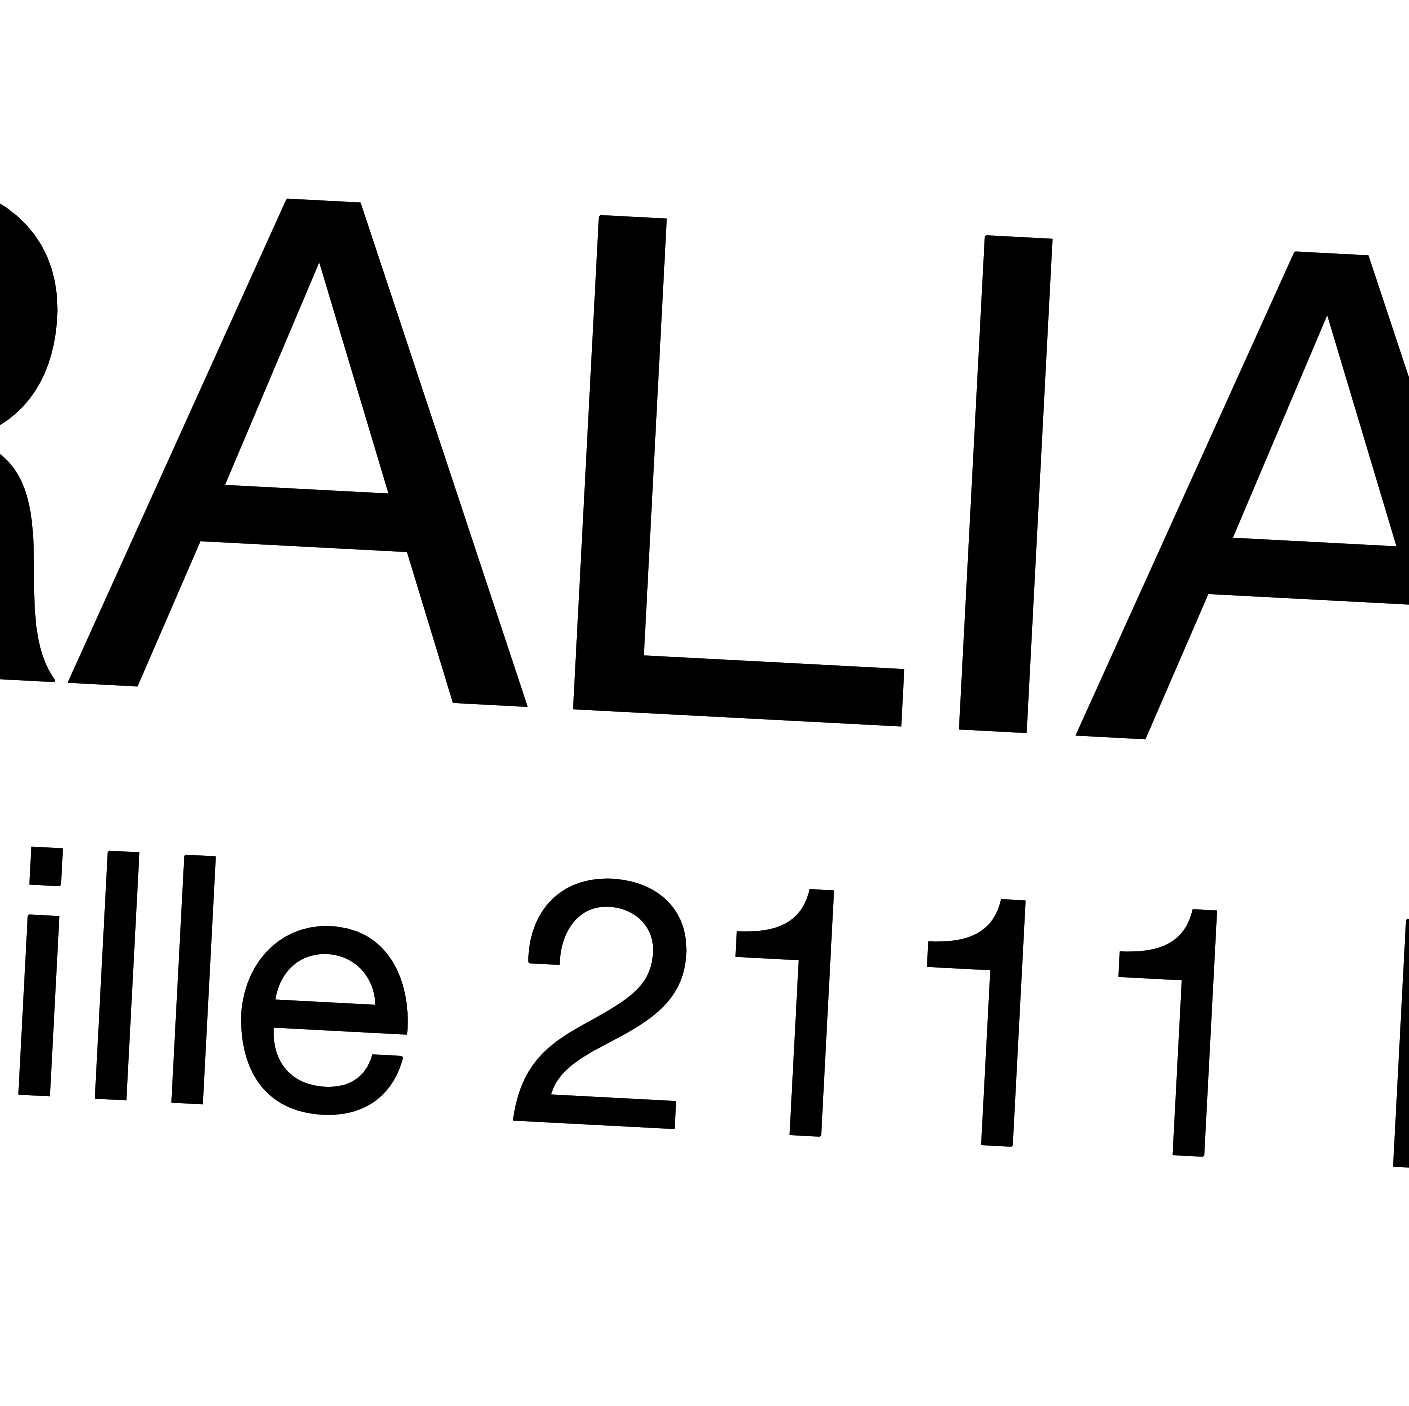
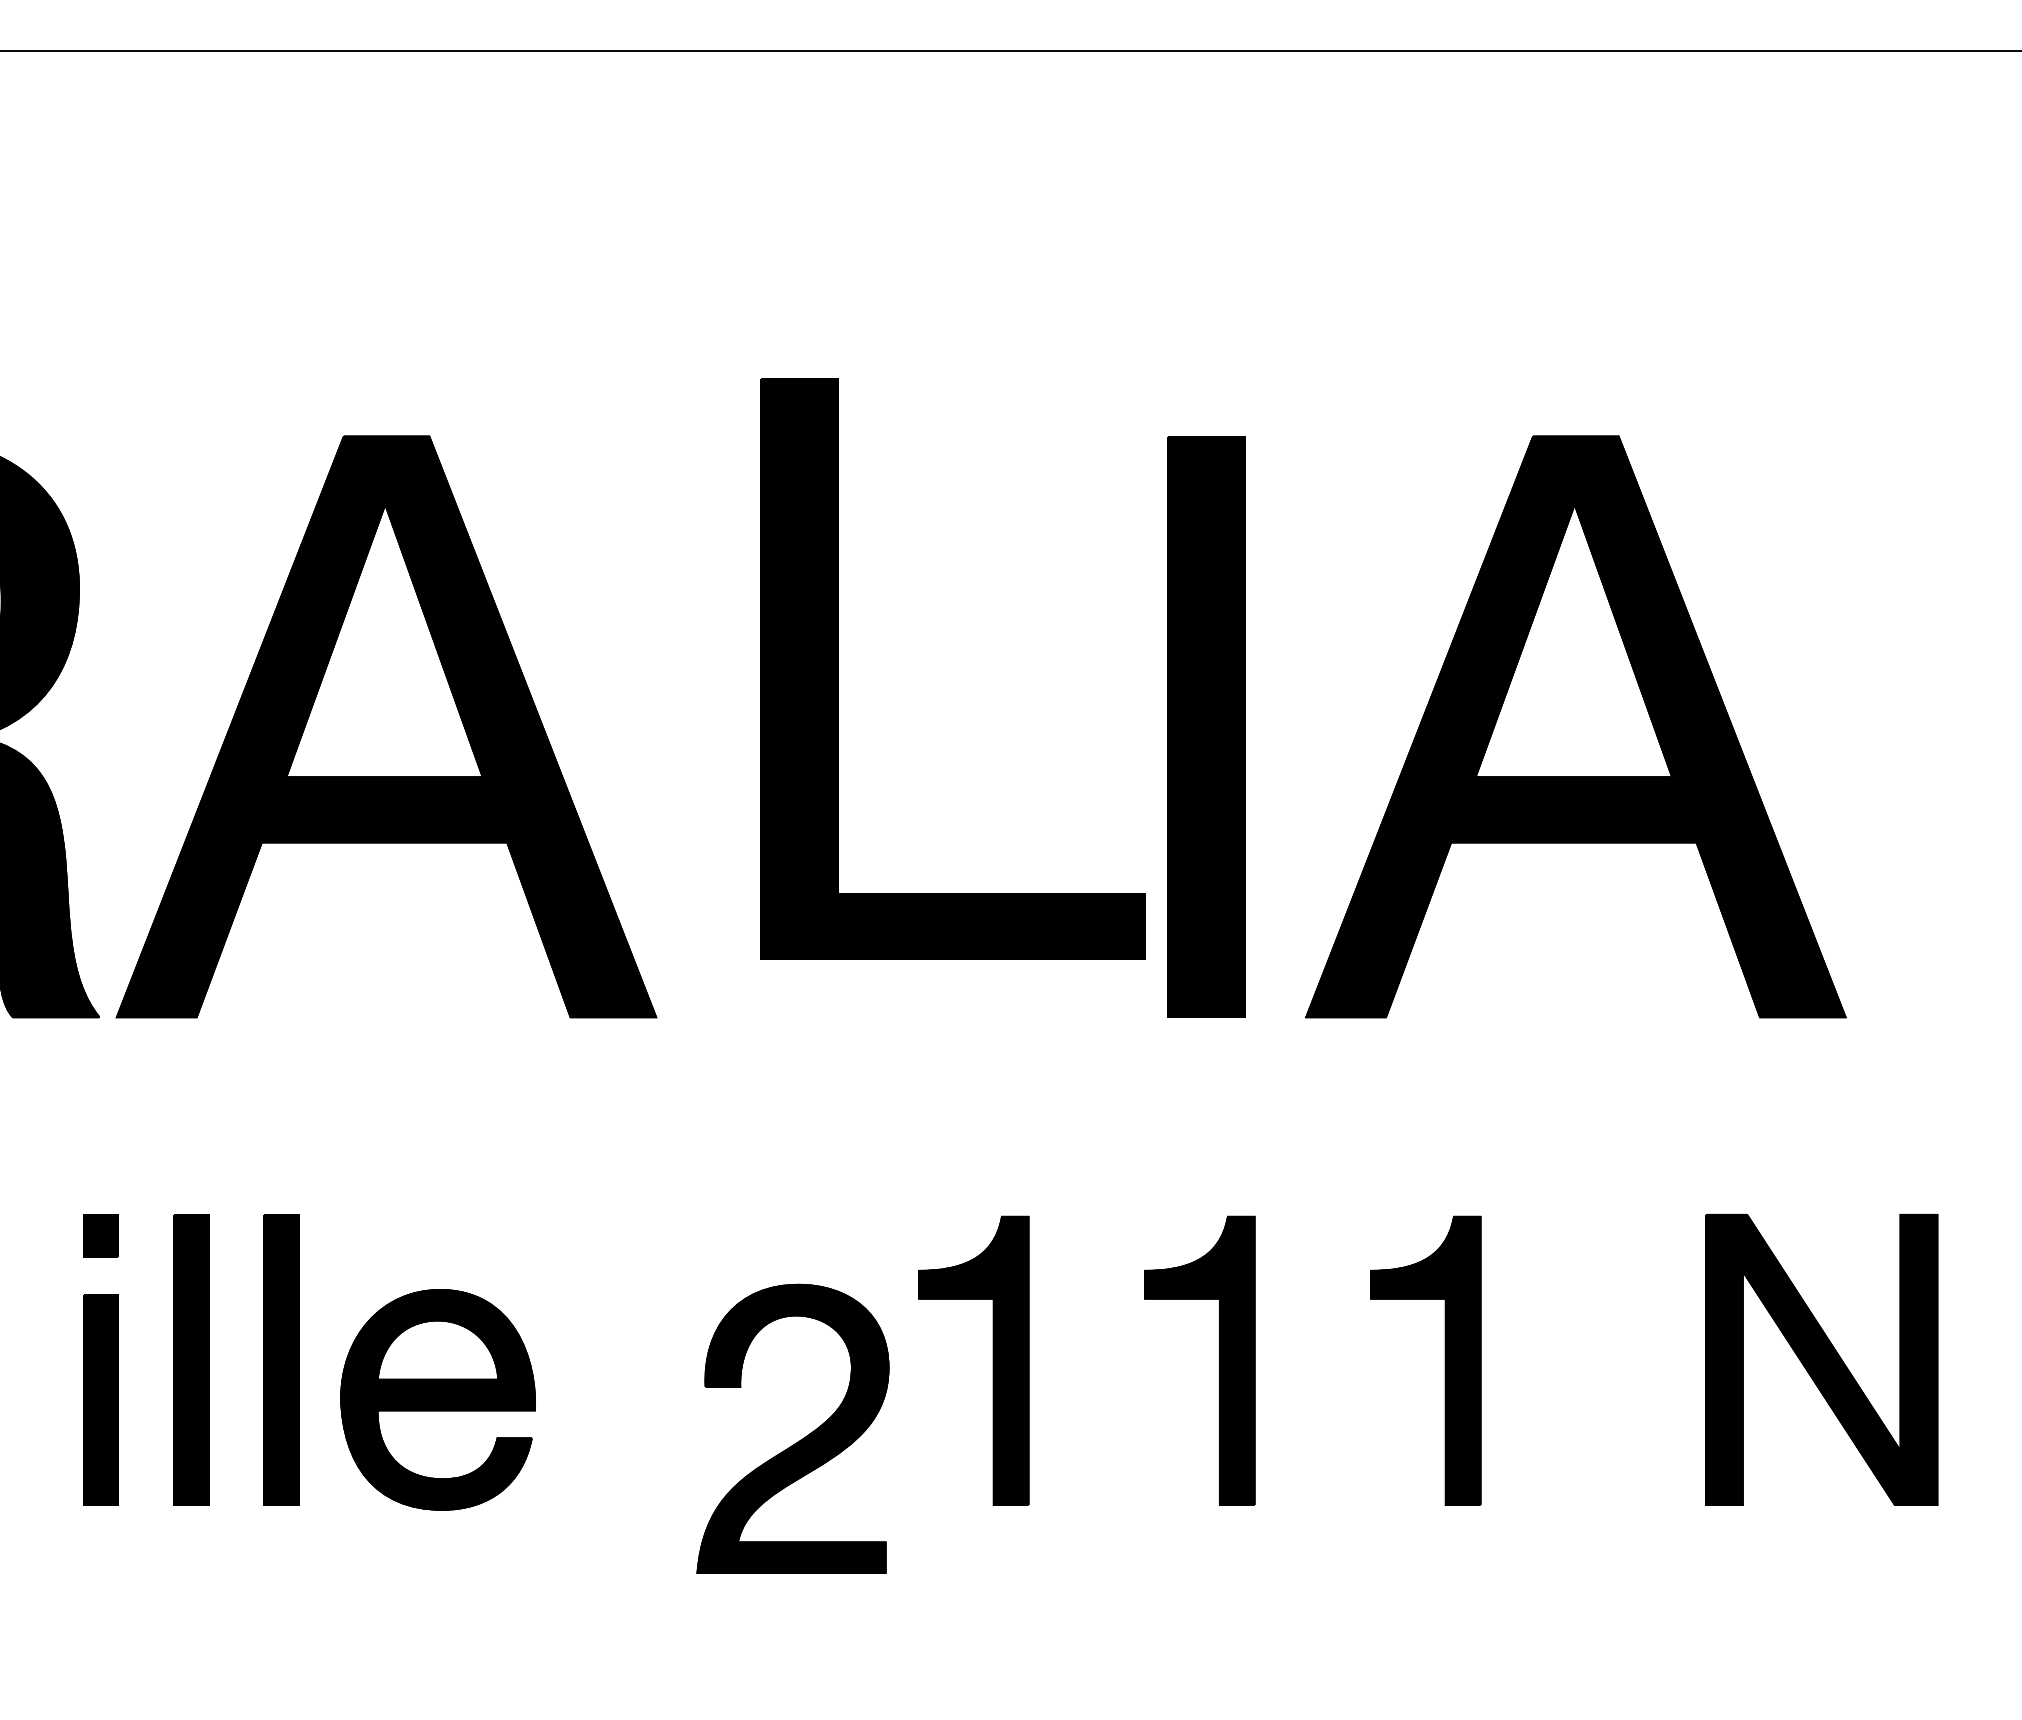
part: (652, 465) -> (838, 668), moved
part: (607, 1011) -> (800, 1439), moved

